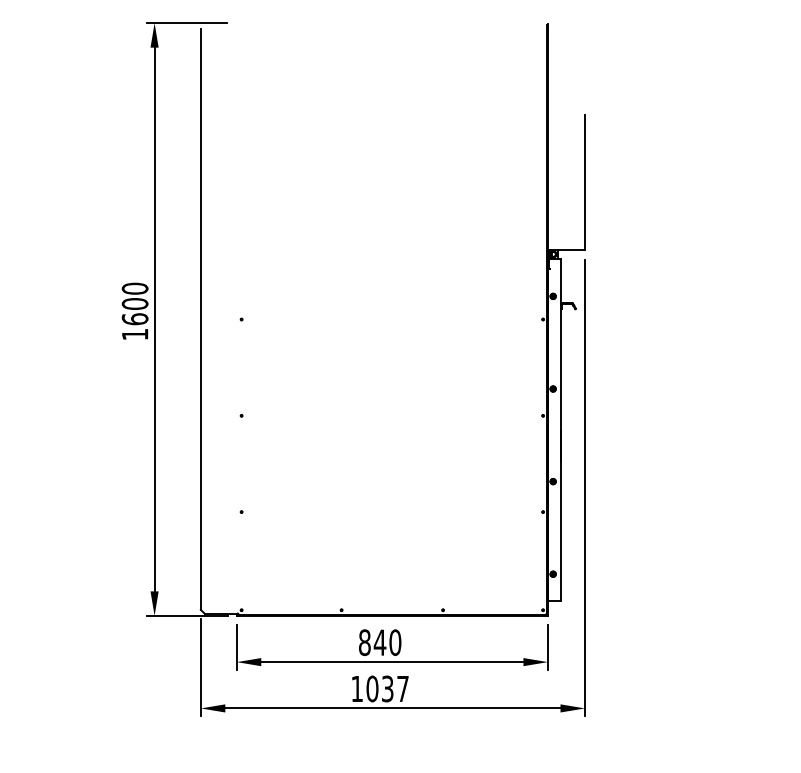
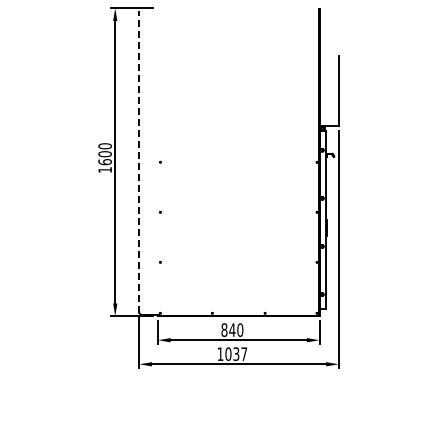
line: (201, 319) -> (139, 162), solid -> dashed

